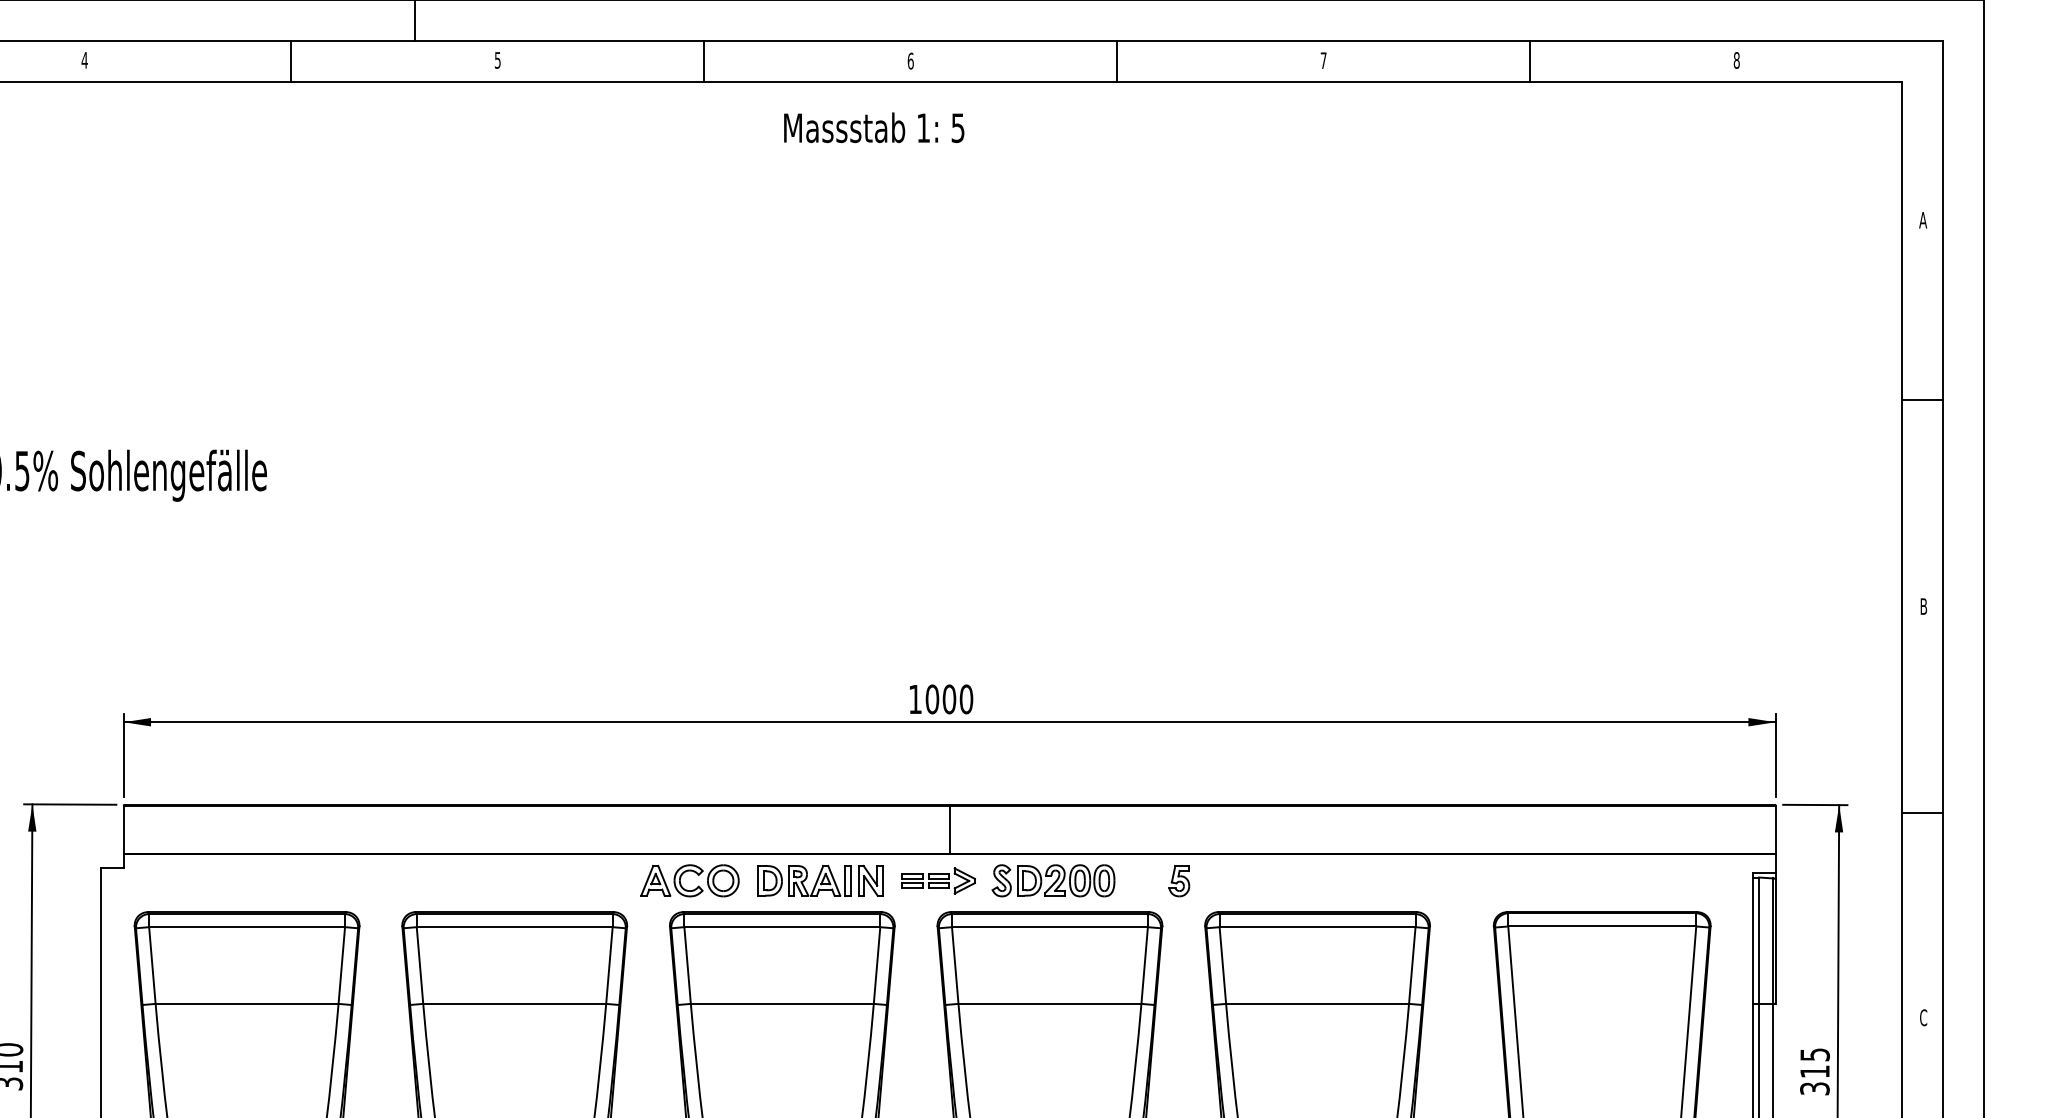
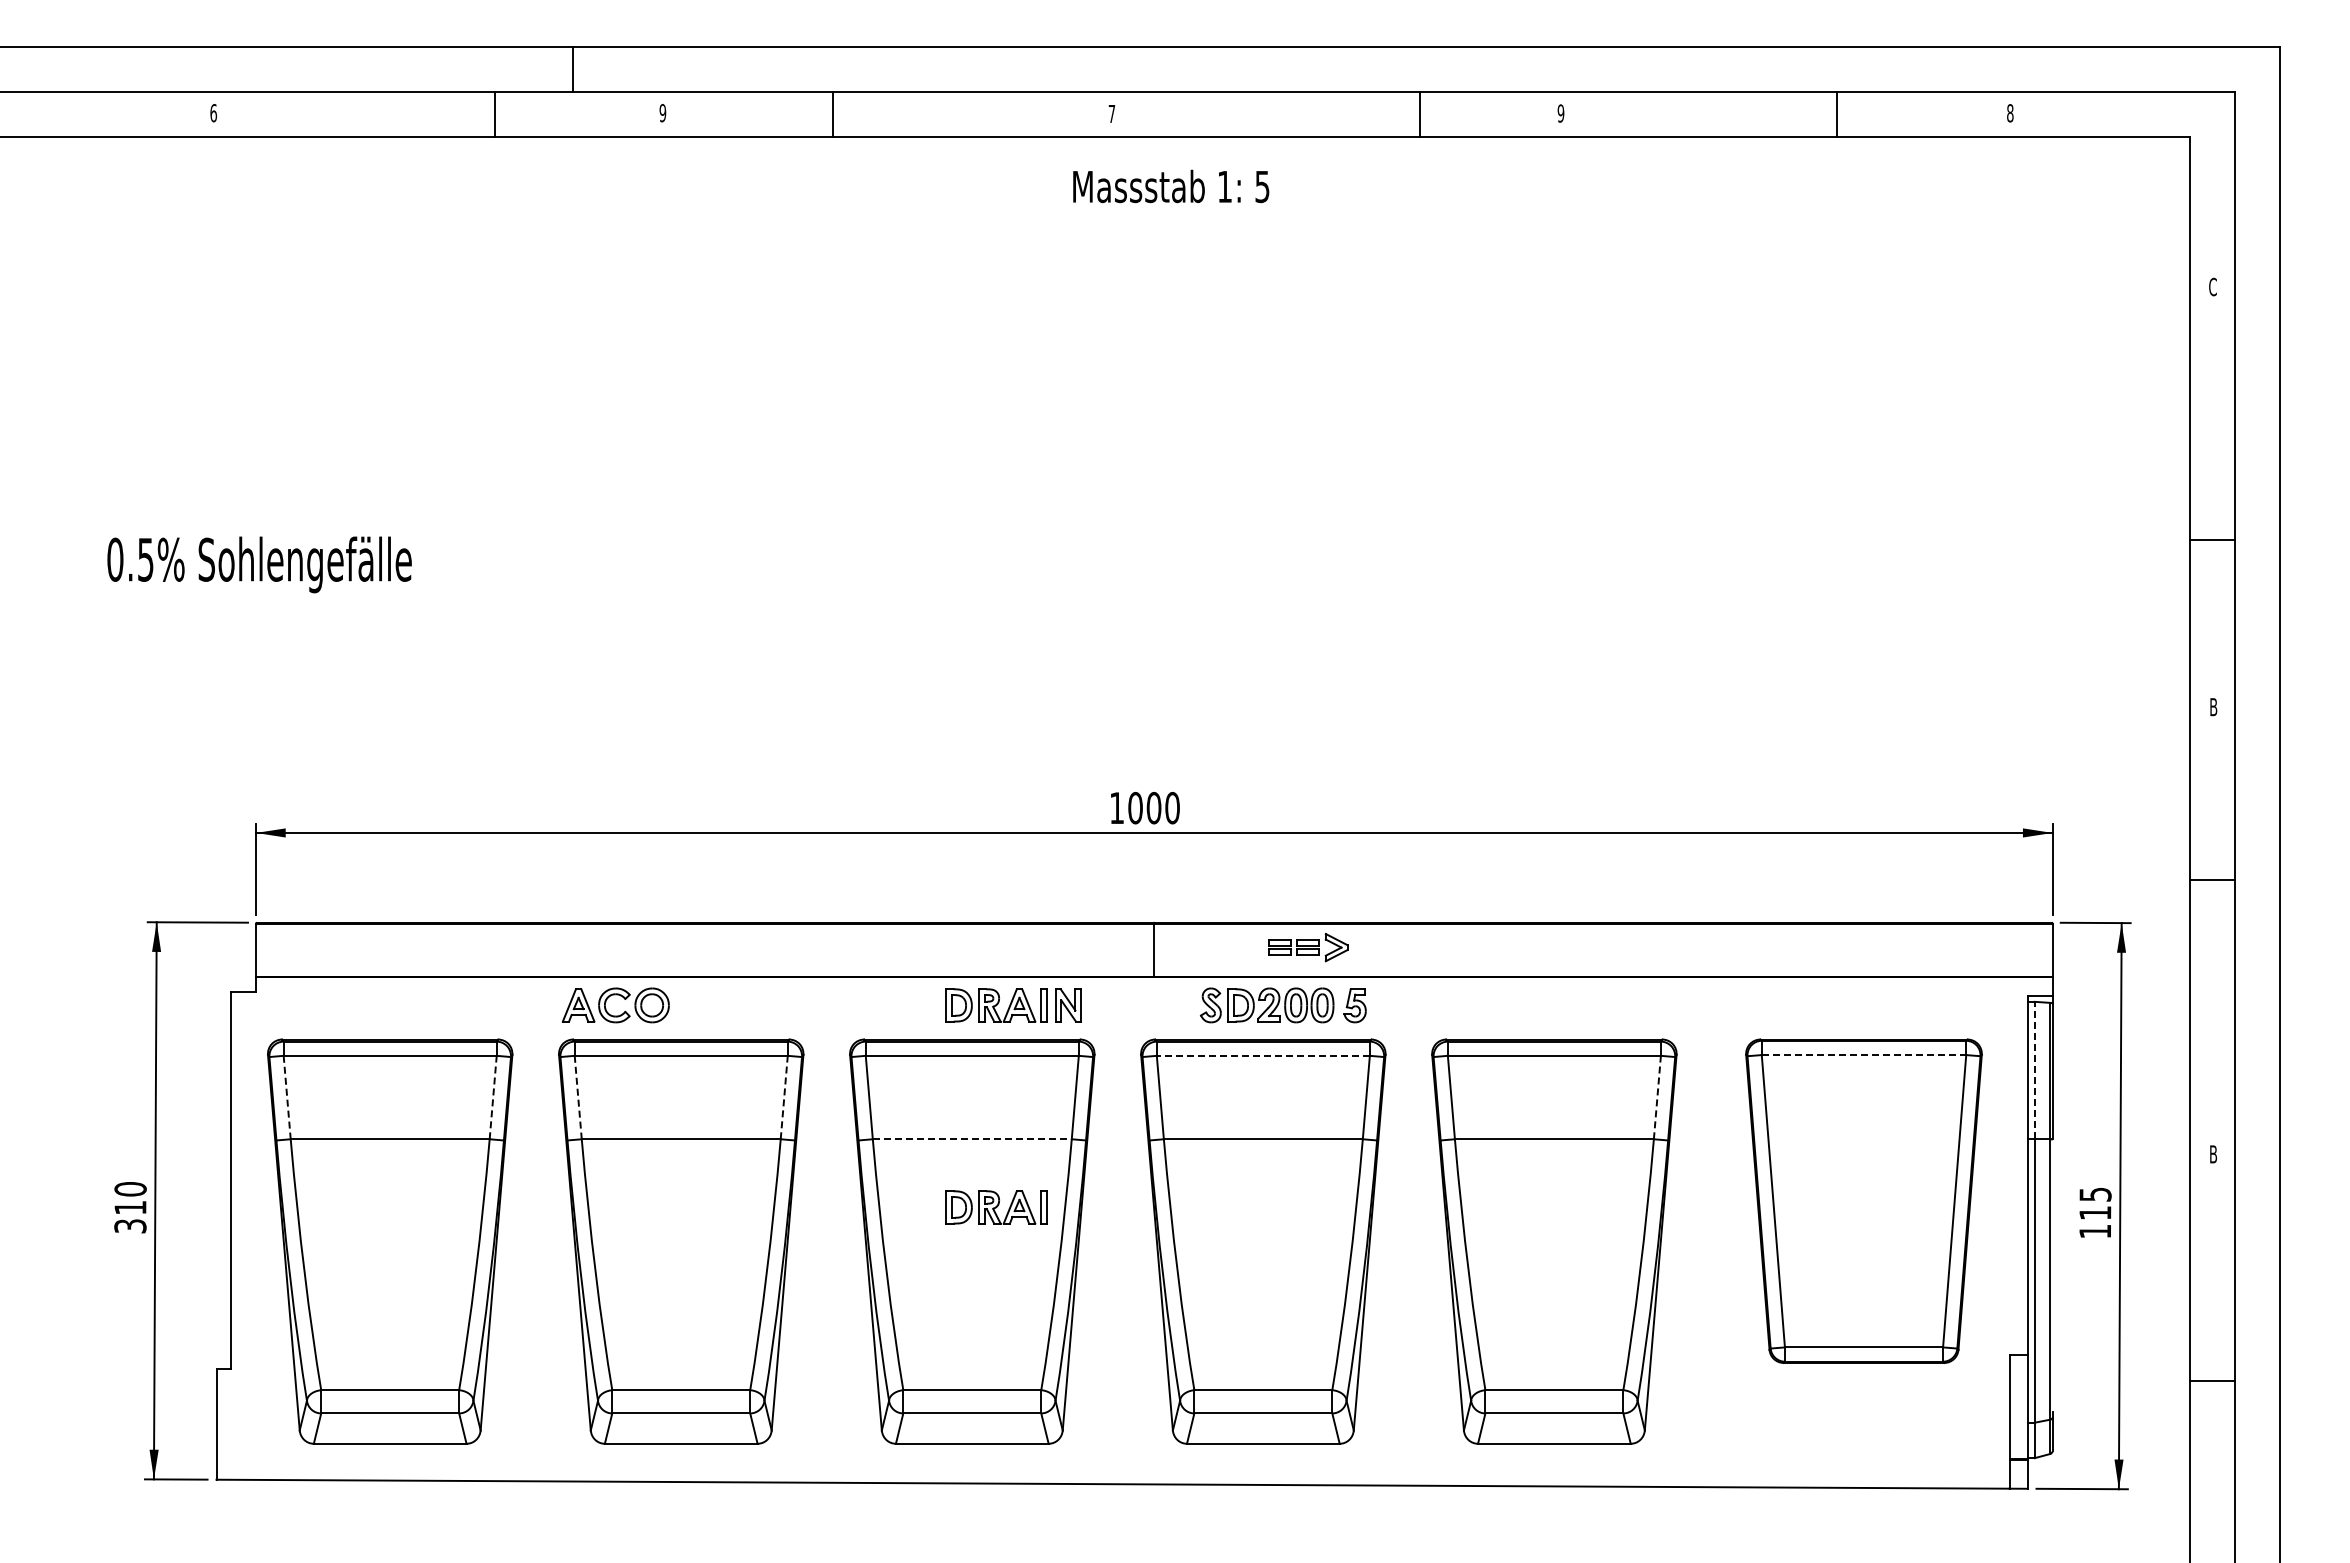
text: (497, 59) -> (662, 112), 5 -> 9
text: (84, 60) -> (213, 113), 4 -> 6
line: (290, 60) -> (494, 113), moved
line: (704, 60) -> (833, 113), moved
text: (910, 60) -> (1111, 113), 6 -> 7
line: (1117, 60) -> (1420, 113), moved
text: (1323, 60) -> (1560, 113), 7 -> 9
line: (1530, 60) -> (1837, 113), moved
text: (874, 127) -> (1171, 186), moved
text: (1922, 219) -> (2212, 286), A -> C
line: (1921, 399) -> (2211, 539), moved
line: (1921, 812) -> (2211, 879), moved
part: (681, 878) -> (606, 1002), moved
part: (938, 880) -> (1308, 947), moved
part: (1178, 880) -> (1354, 1005), moved
line: (1050, 926) -> (1263, 1055), solid -> dashed
line: (1602, 926) -> (1864, 1055), solid -> dashed
line: (1759, 940) -> (2034, 1070), solid -> dashed
line: (152, 965) -> (287, 1097), solid -> dashed
line: (342, 965) -> (493, 1097), solid -> dashed
line: (420, 965) -> (578, 1097), solid -> dashed
line: (609, 965) -> (784, 1097), solid -> dashed
line: (1412, 965) -> (1657, 1097), solid -> dashed
line: (782, 1004) -> (972, 1139), solid -> dashed
text: (1923, 1017) -> (2213, 1154), C -> B
part: (804, 1066) -> (996, 1207), added
text: (1815, 1088) -> (2095, 1231), 315 -> 115

